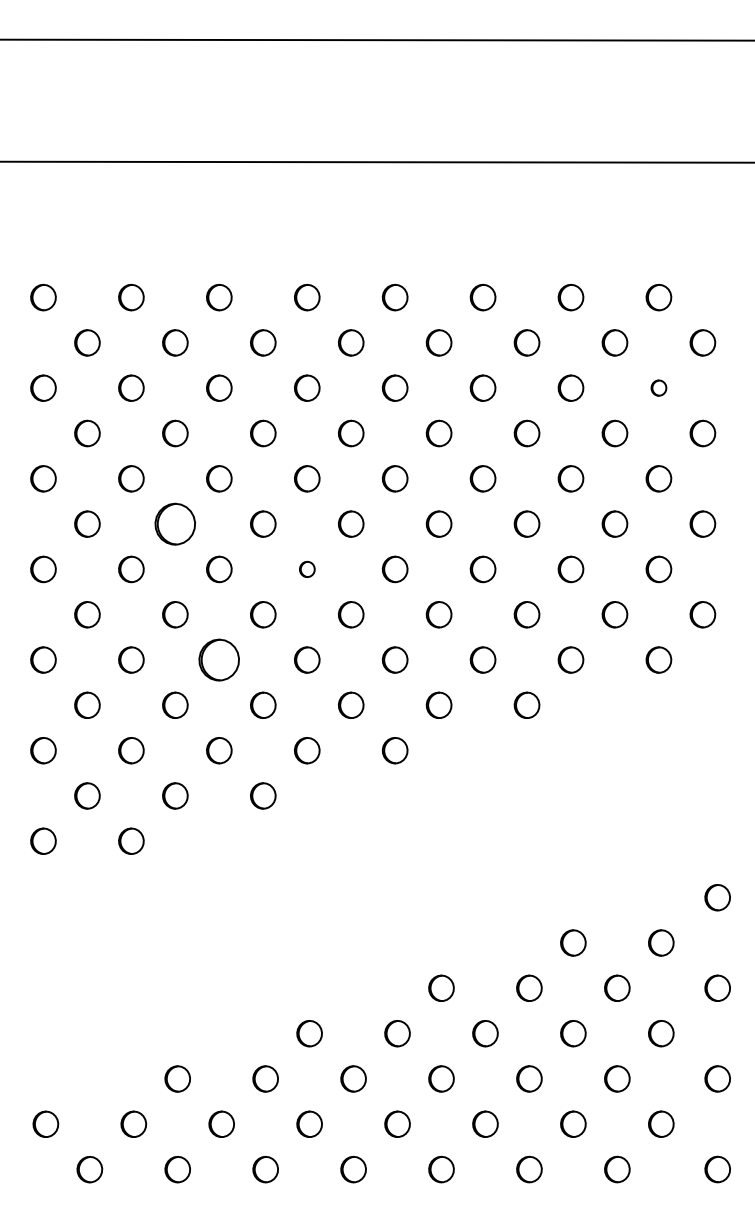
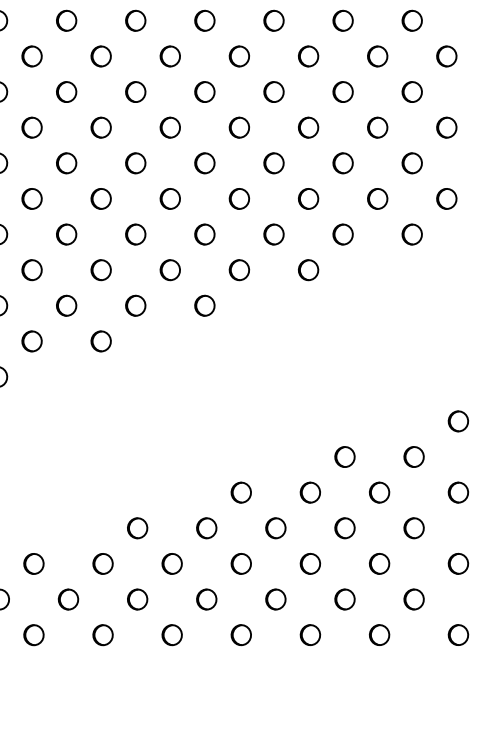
part: (658, 387) -> (411, 20), size x1.67
part: (175, 523) -> (32, 127), size x0.62
part: (307, 569) -> (135, 163), size x1.67
part: (219, 659) -> (66, 234), size x0.62

